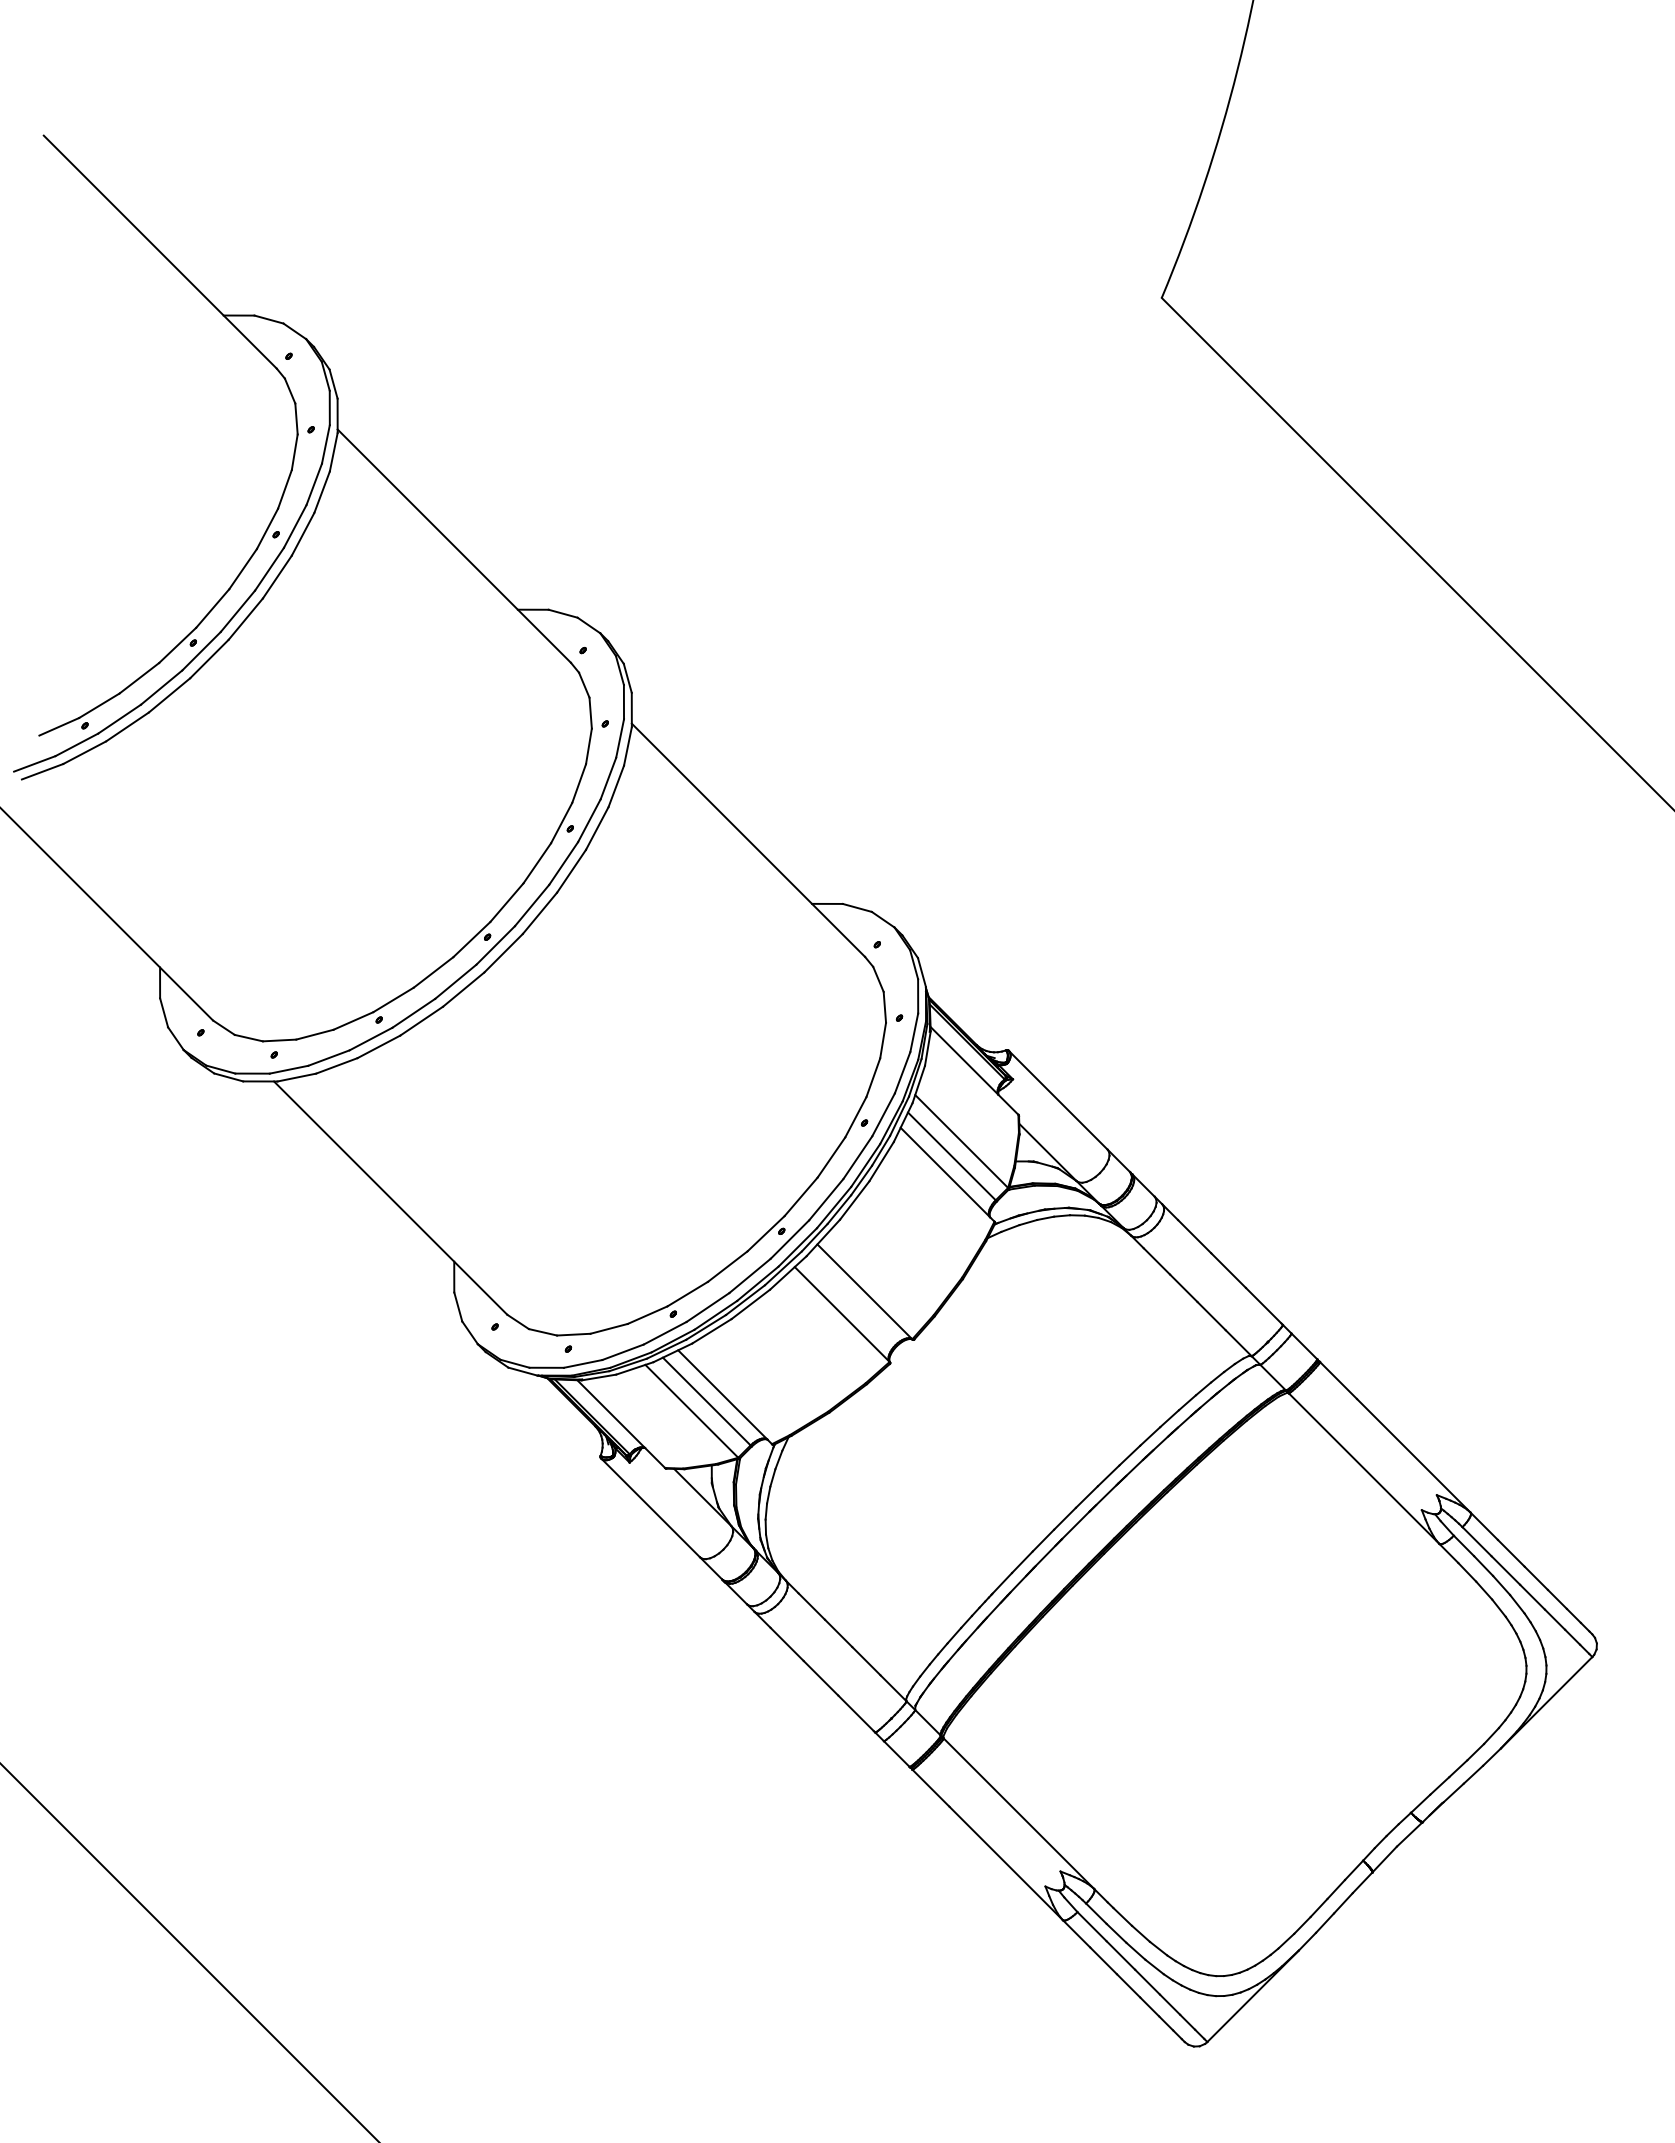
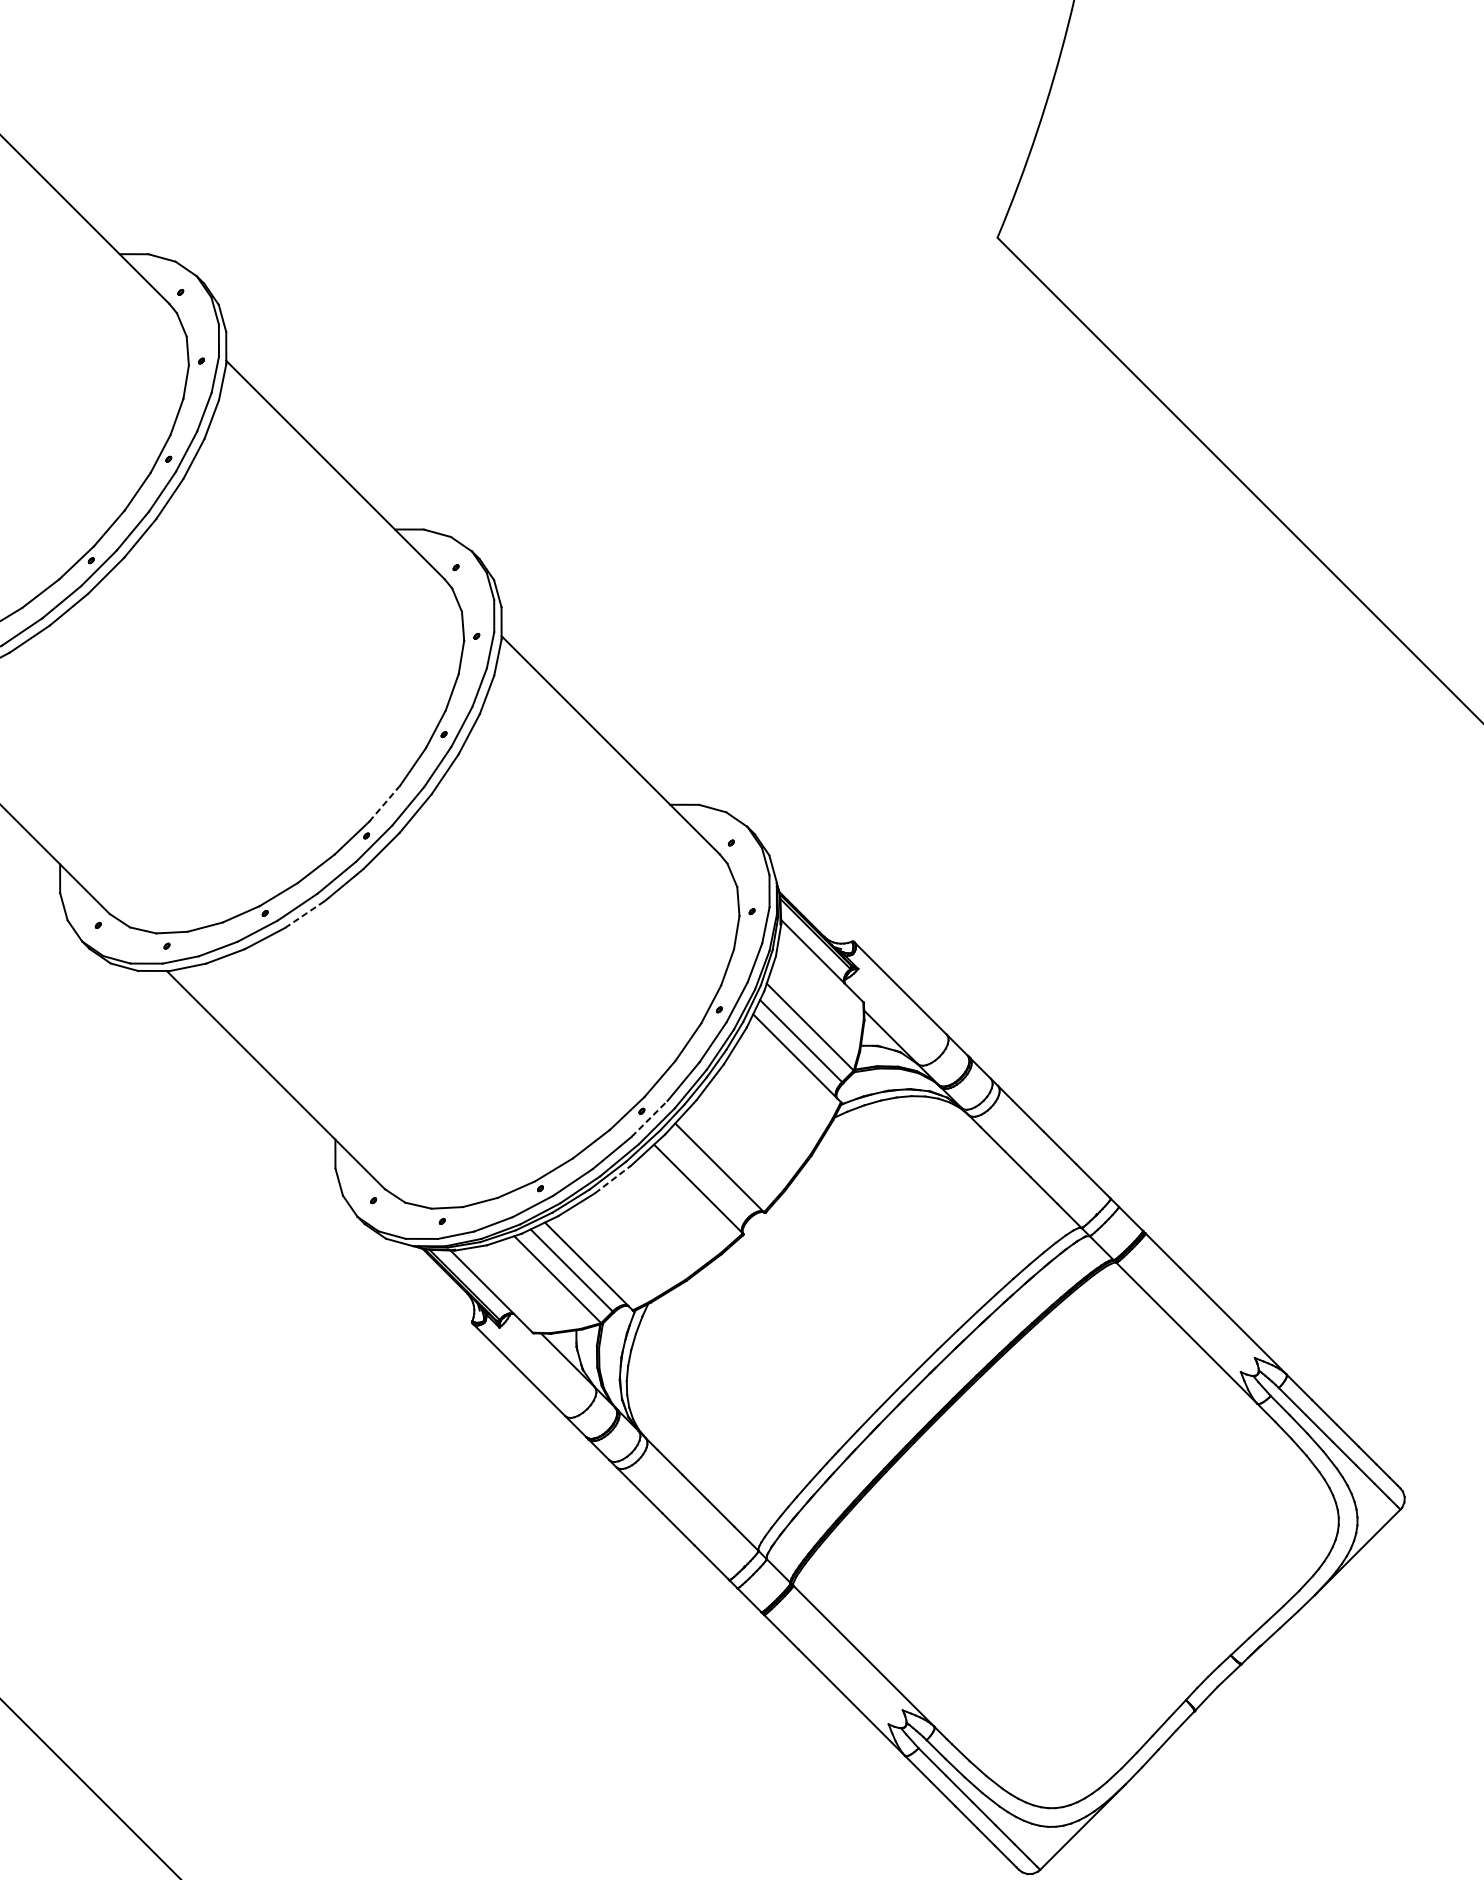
line: (507, 902) -> (385, 803), solid -> dashed
line: (421, 1021) -> (304, 914), solid -> dashed
line: (790, 1239) -> (650, 1118), solid -> dashed
line: (751, 1304) -> (613, 1179), solid -> dashed

